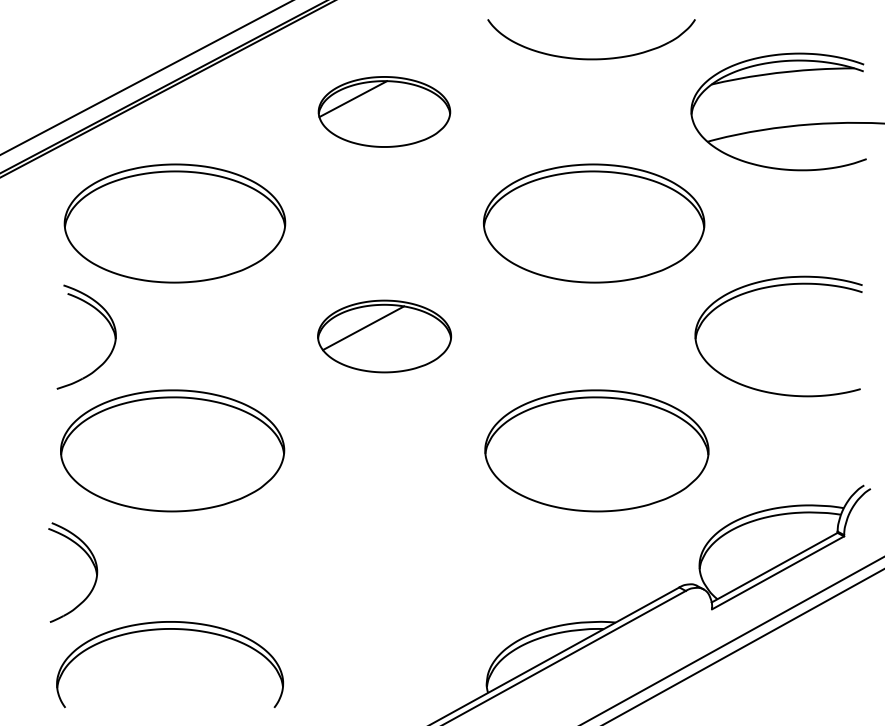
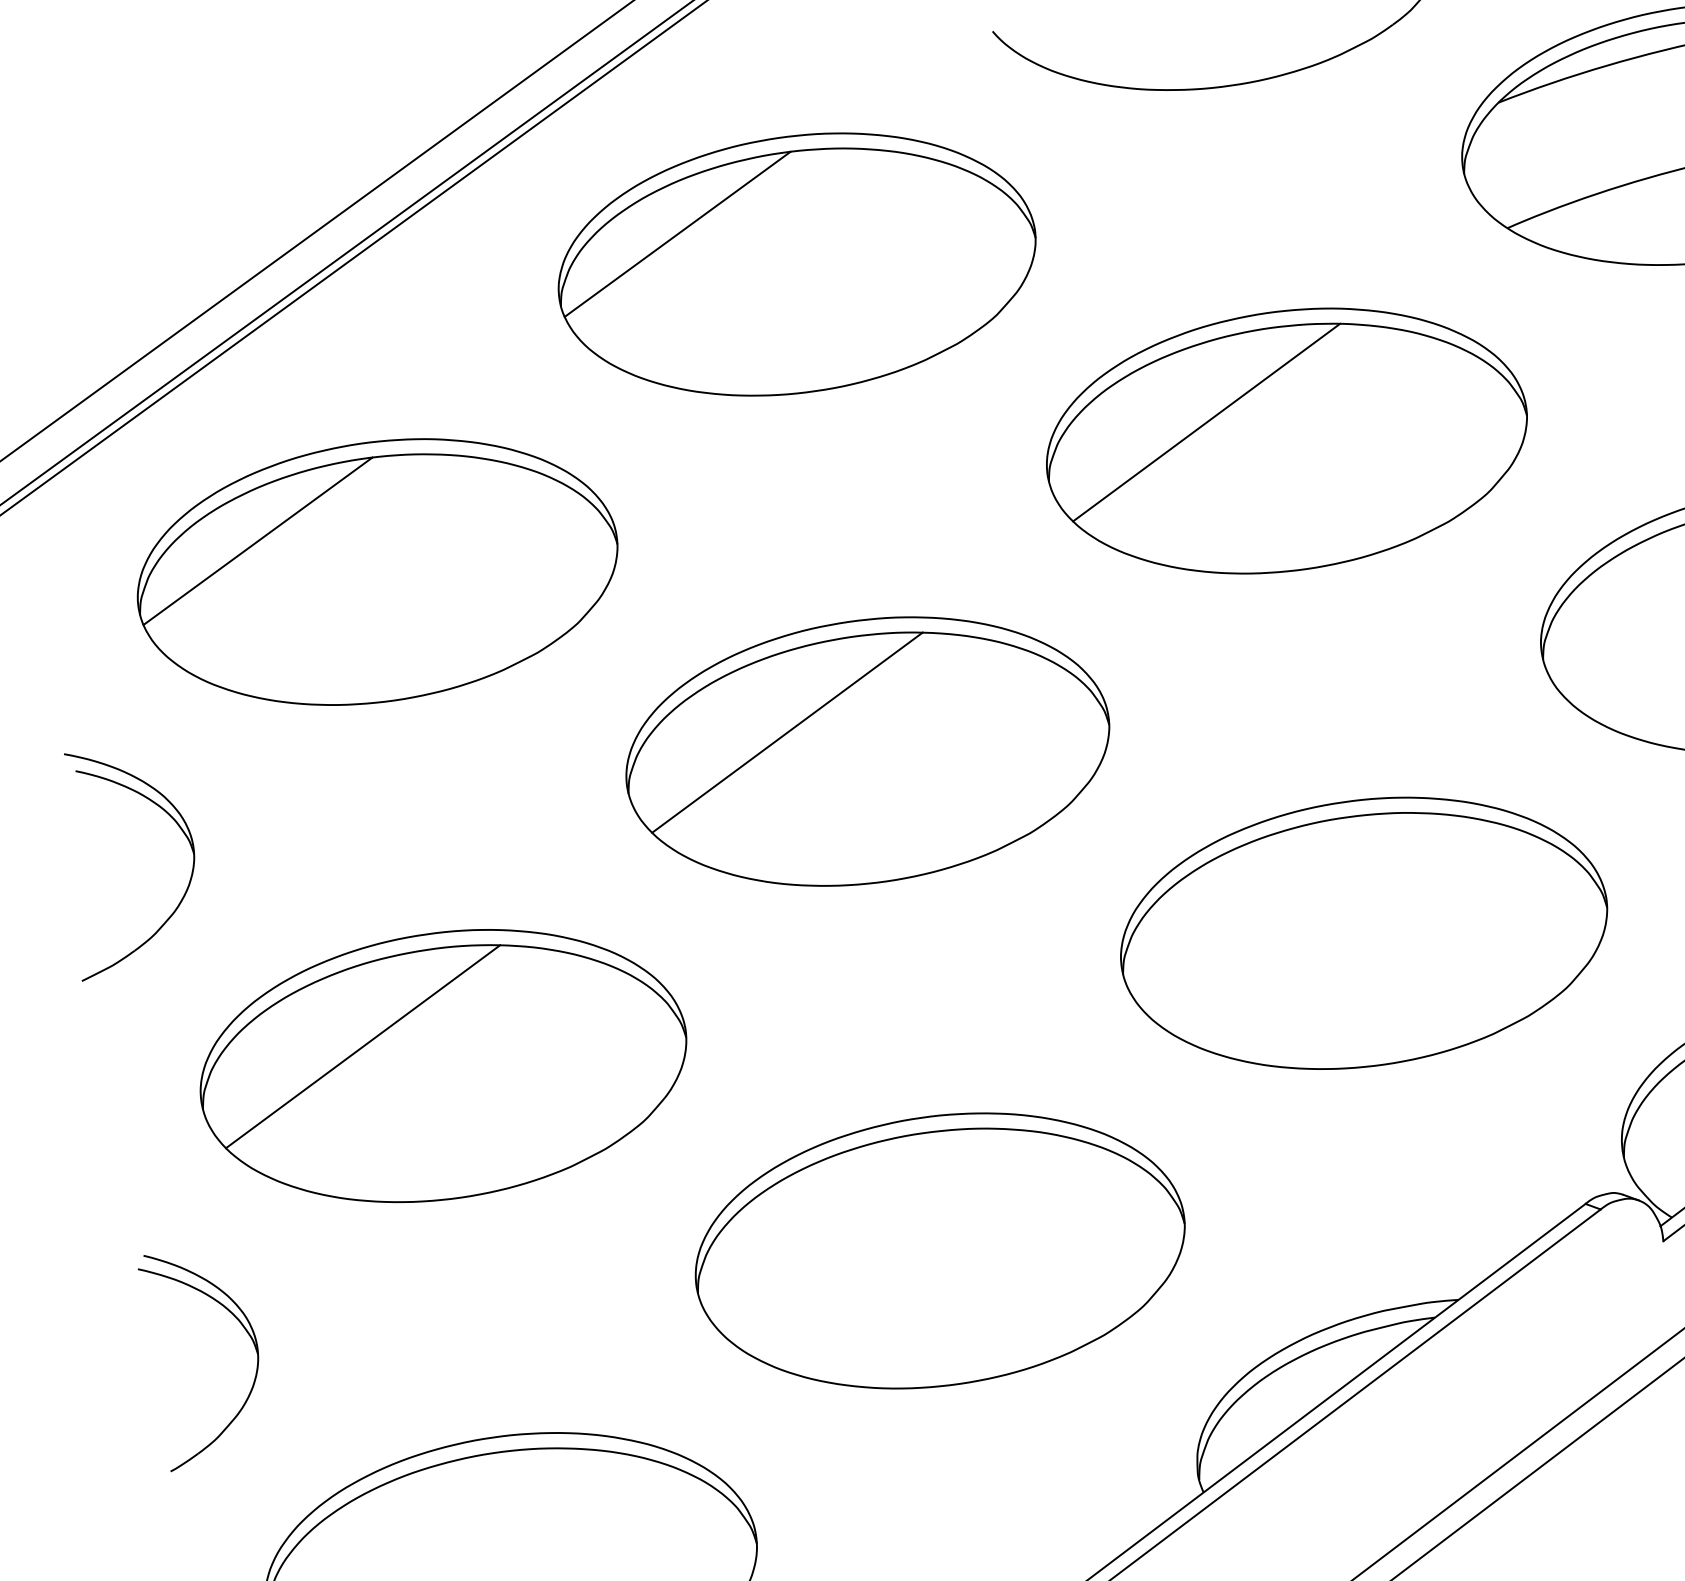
part: (384, 111) -> (797, 263), size x1.67
line: (122, 201) -> (256, 540), added
line: (558, 209) -> (1205, 421), added
part: (105, 319) -> (165, 815), moved
part: (384, 336) -> (867, 751), size x1.67
line: (137, 436) -> (362, 1045), added
part: (91, 562) -> (242, 1328), moved
part: (384, 566) -> (939, 1250), added

